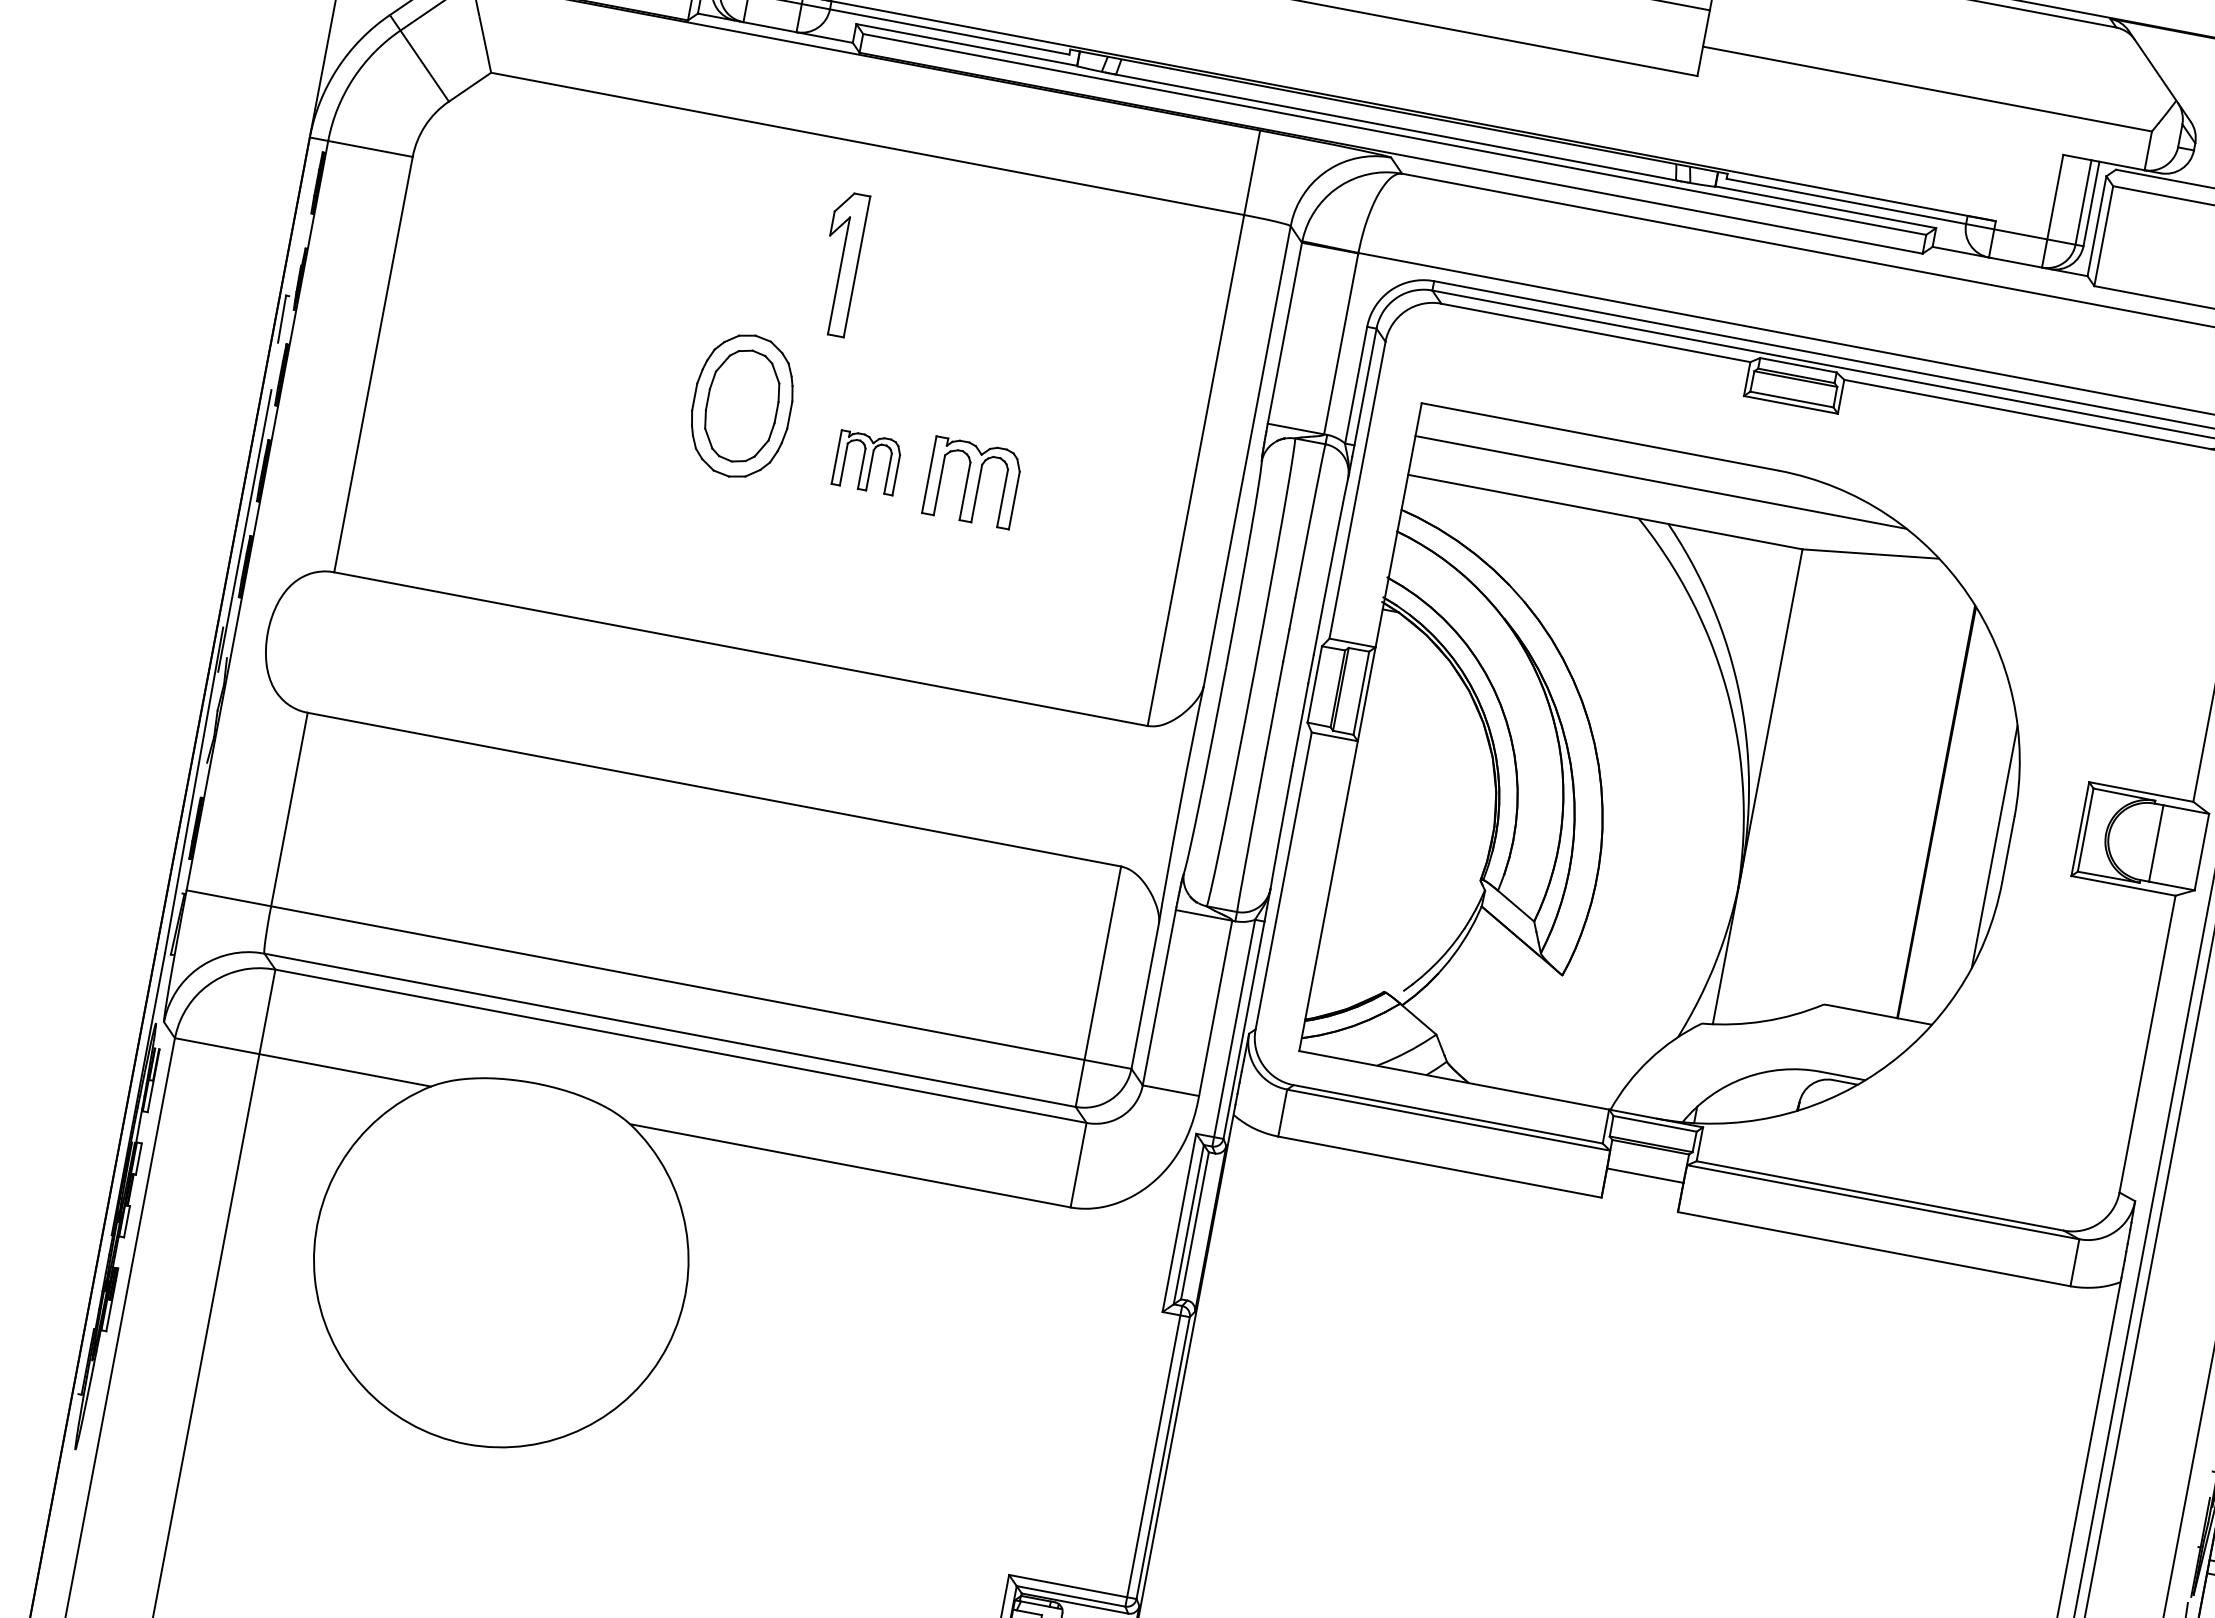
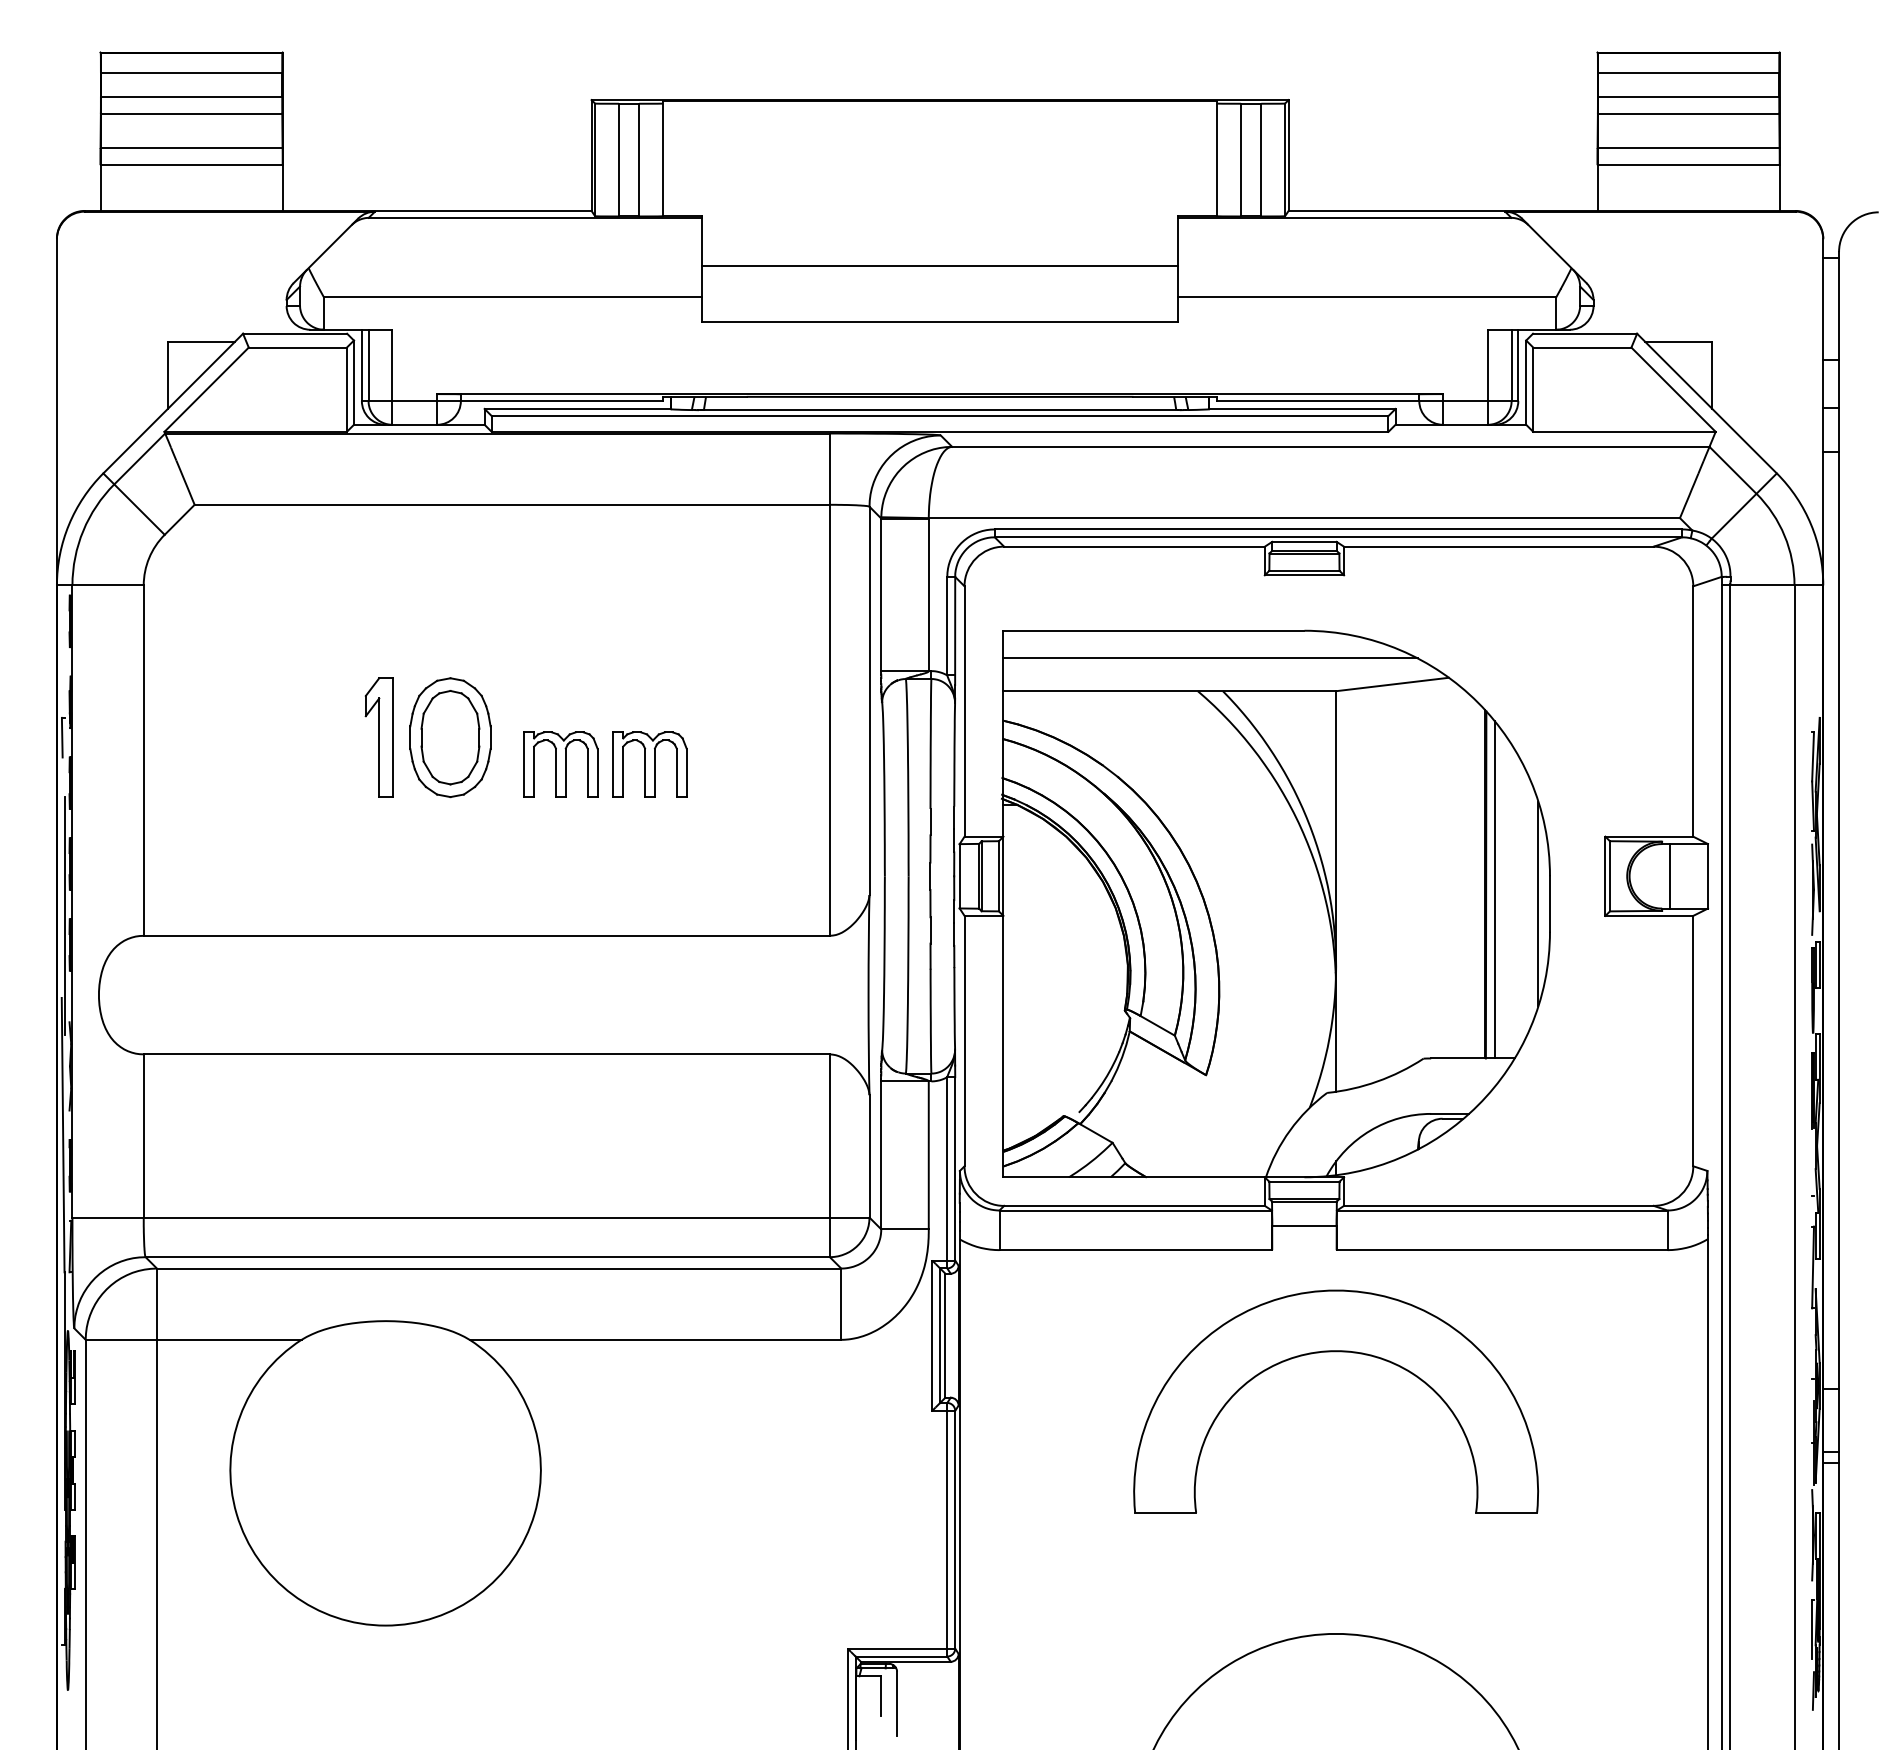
part: (840, 263) -> (378, 737), moved
part: (866, 462) -> (560, 764), size x1.43
line: (1945, 819) -> (1494, 889), added
part: (1653, 1333) -> (1335, 1352), added

